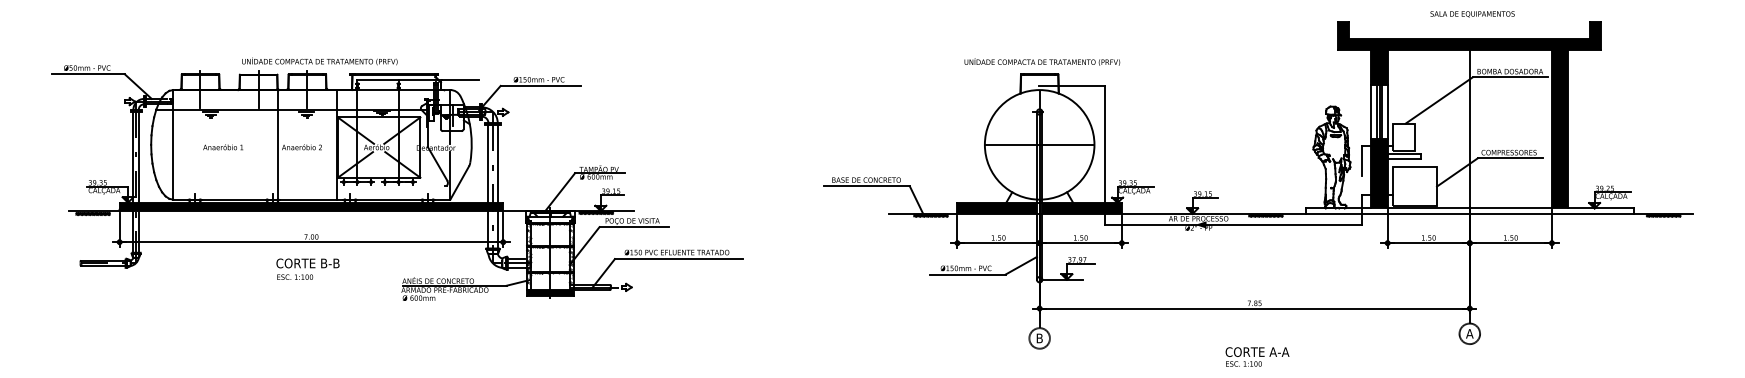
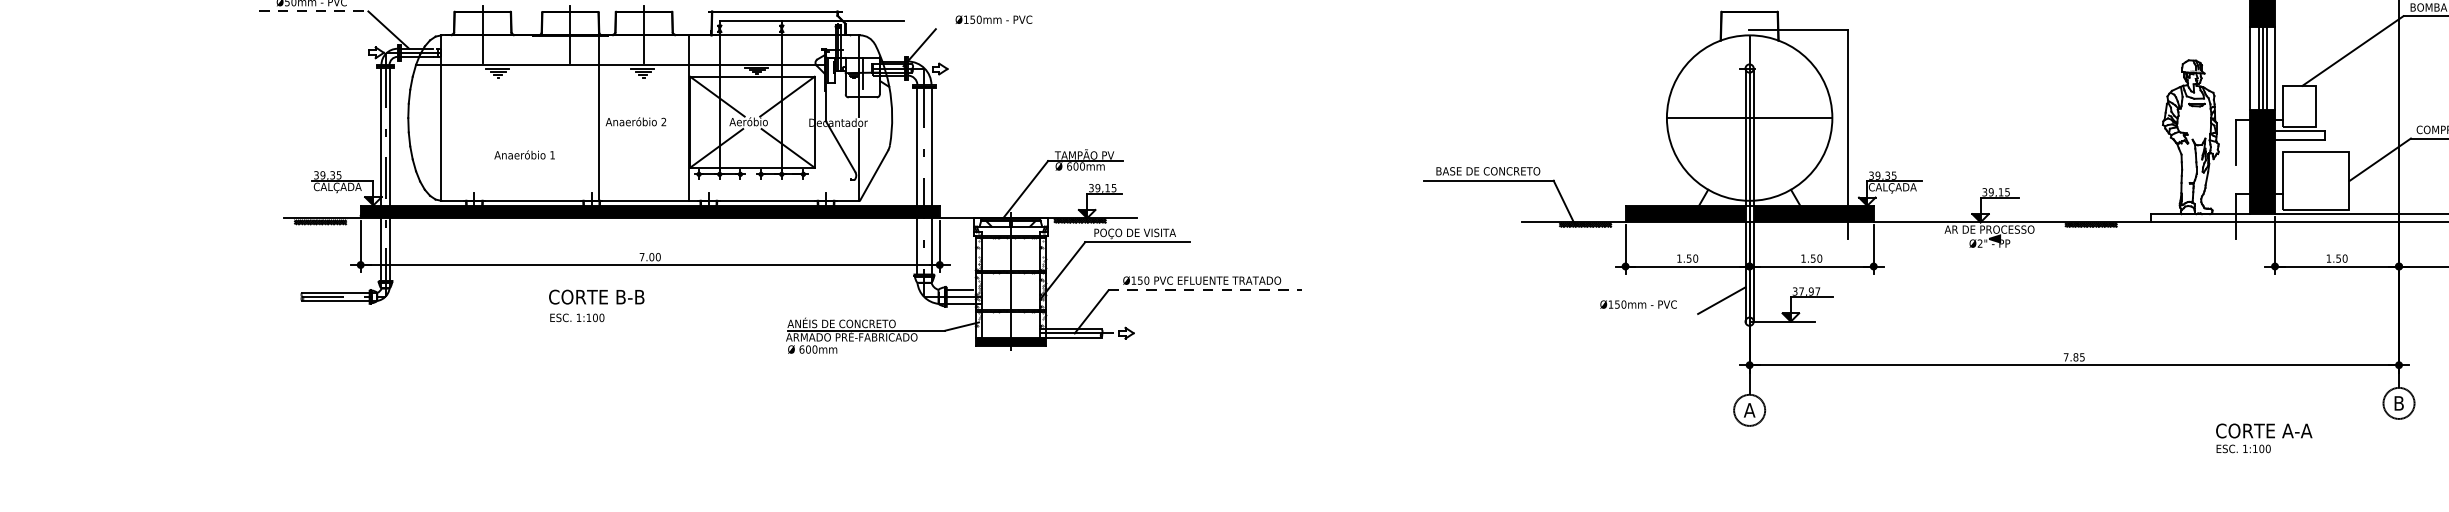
line: (89, 74) -> (315, 11), solid -> dashed
line: (540, 85) -> (996, 28), removed
text: (223, 147) -> (525, 155), moved
line: (1232, 224) -> (2040, 238), removed
line: (679, 259) -> (1205, 291), solid -> dashed
text: (307, 268) -> (595, 304), moved
line: (967, 274) -> (1640, 313), removed
text: (1469, 333) -> (2398, 402), A -> B
text: (1039, 338) -> (1749, 410), B -> A
text: (1257, 356) -> (2264, 437), moved

